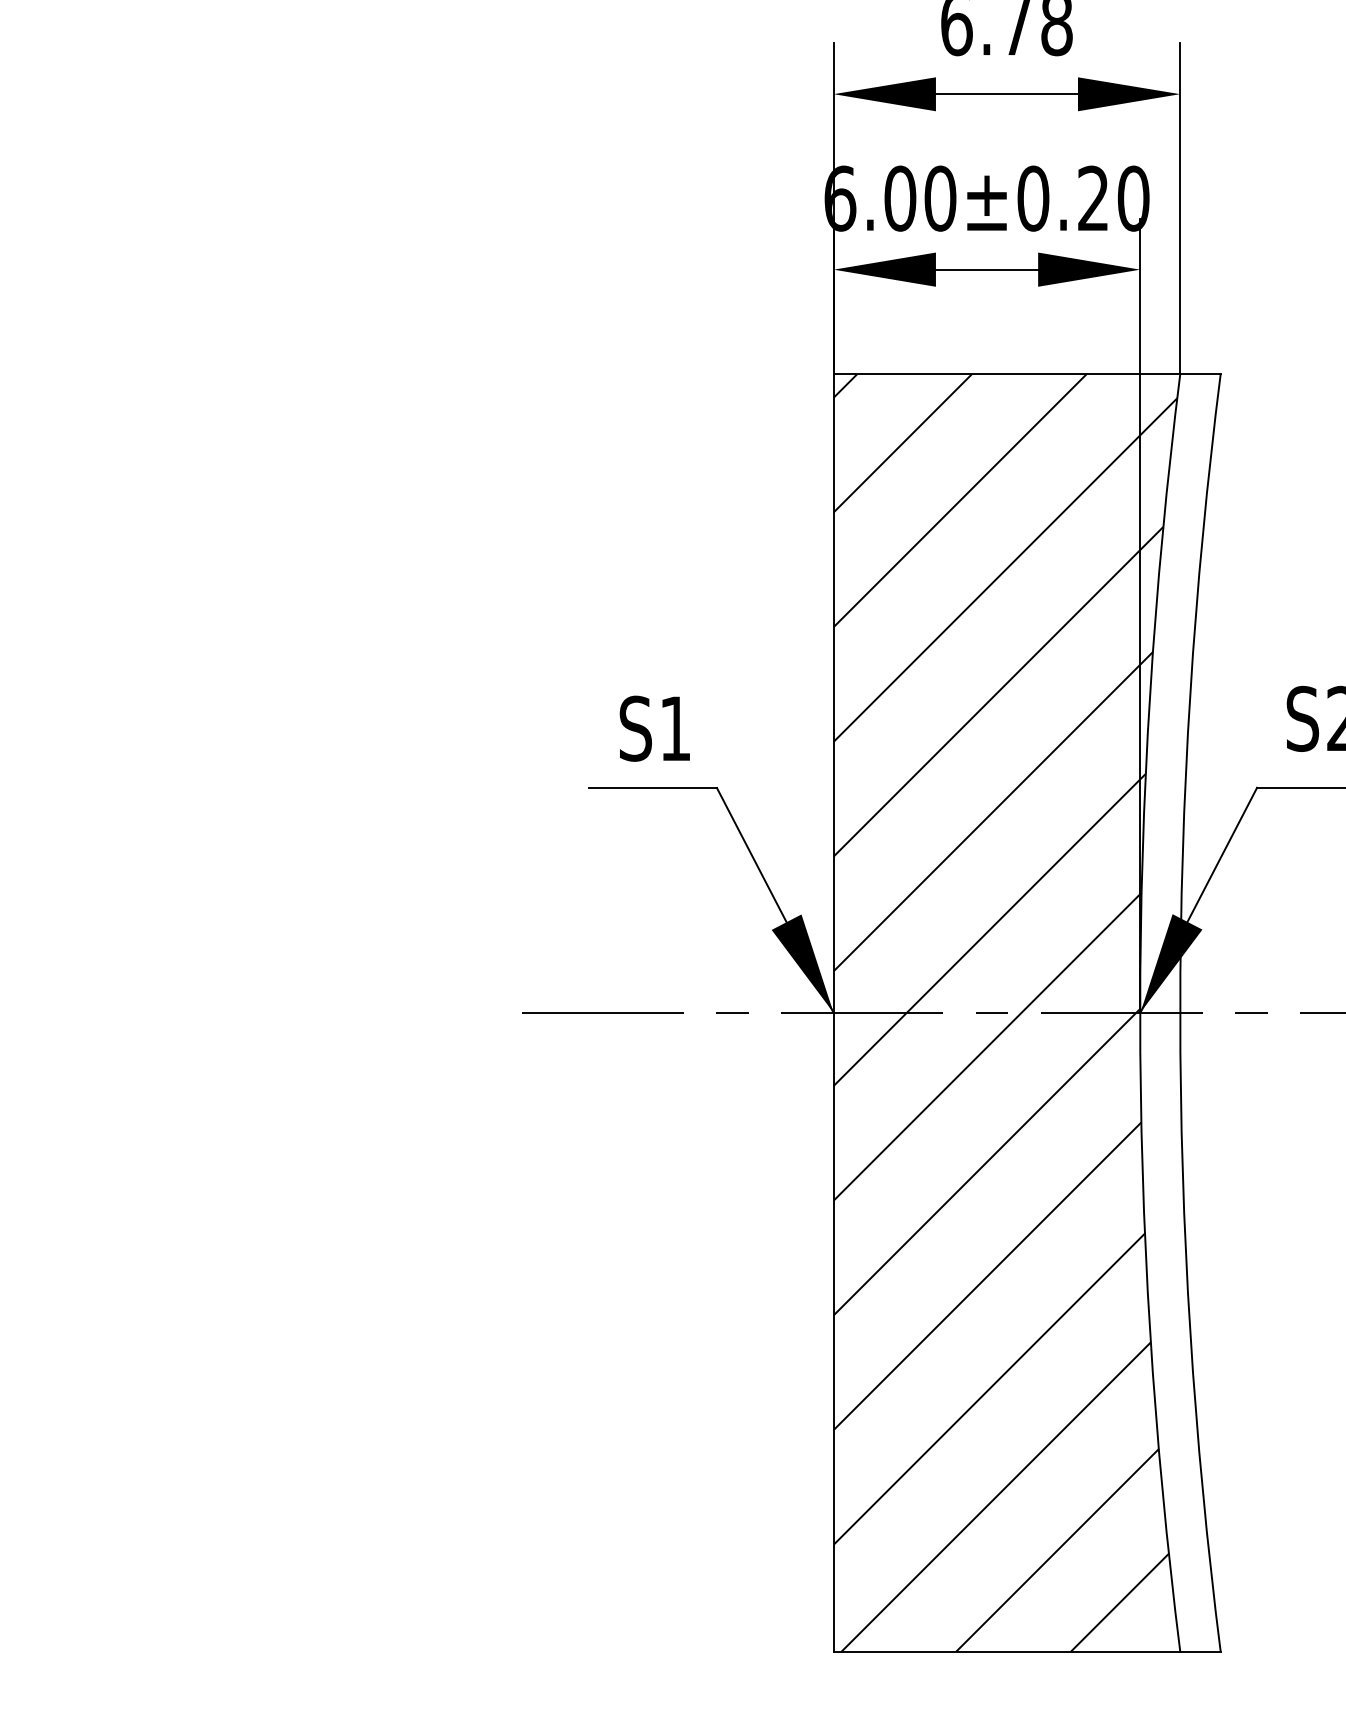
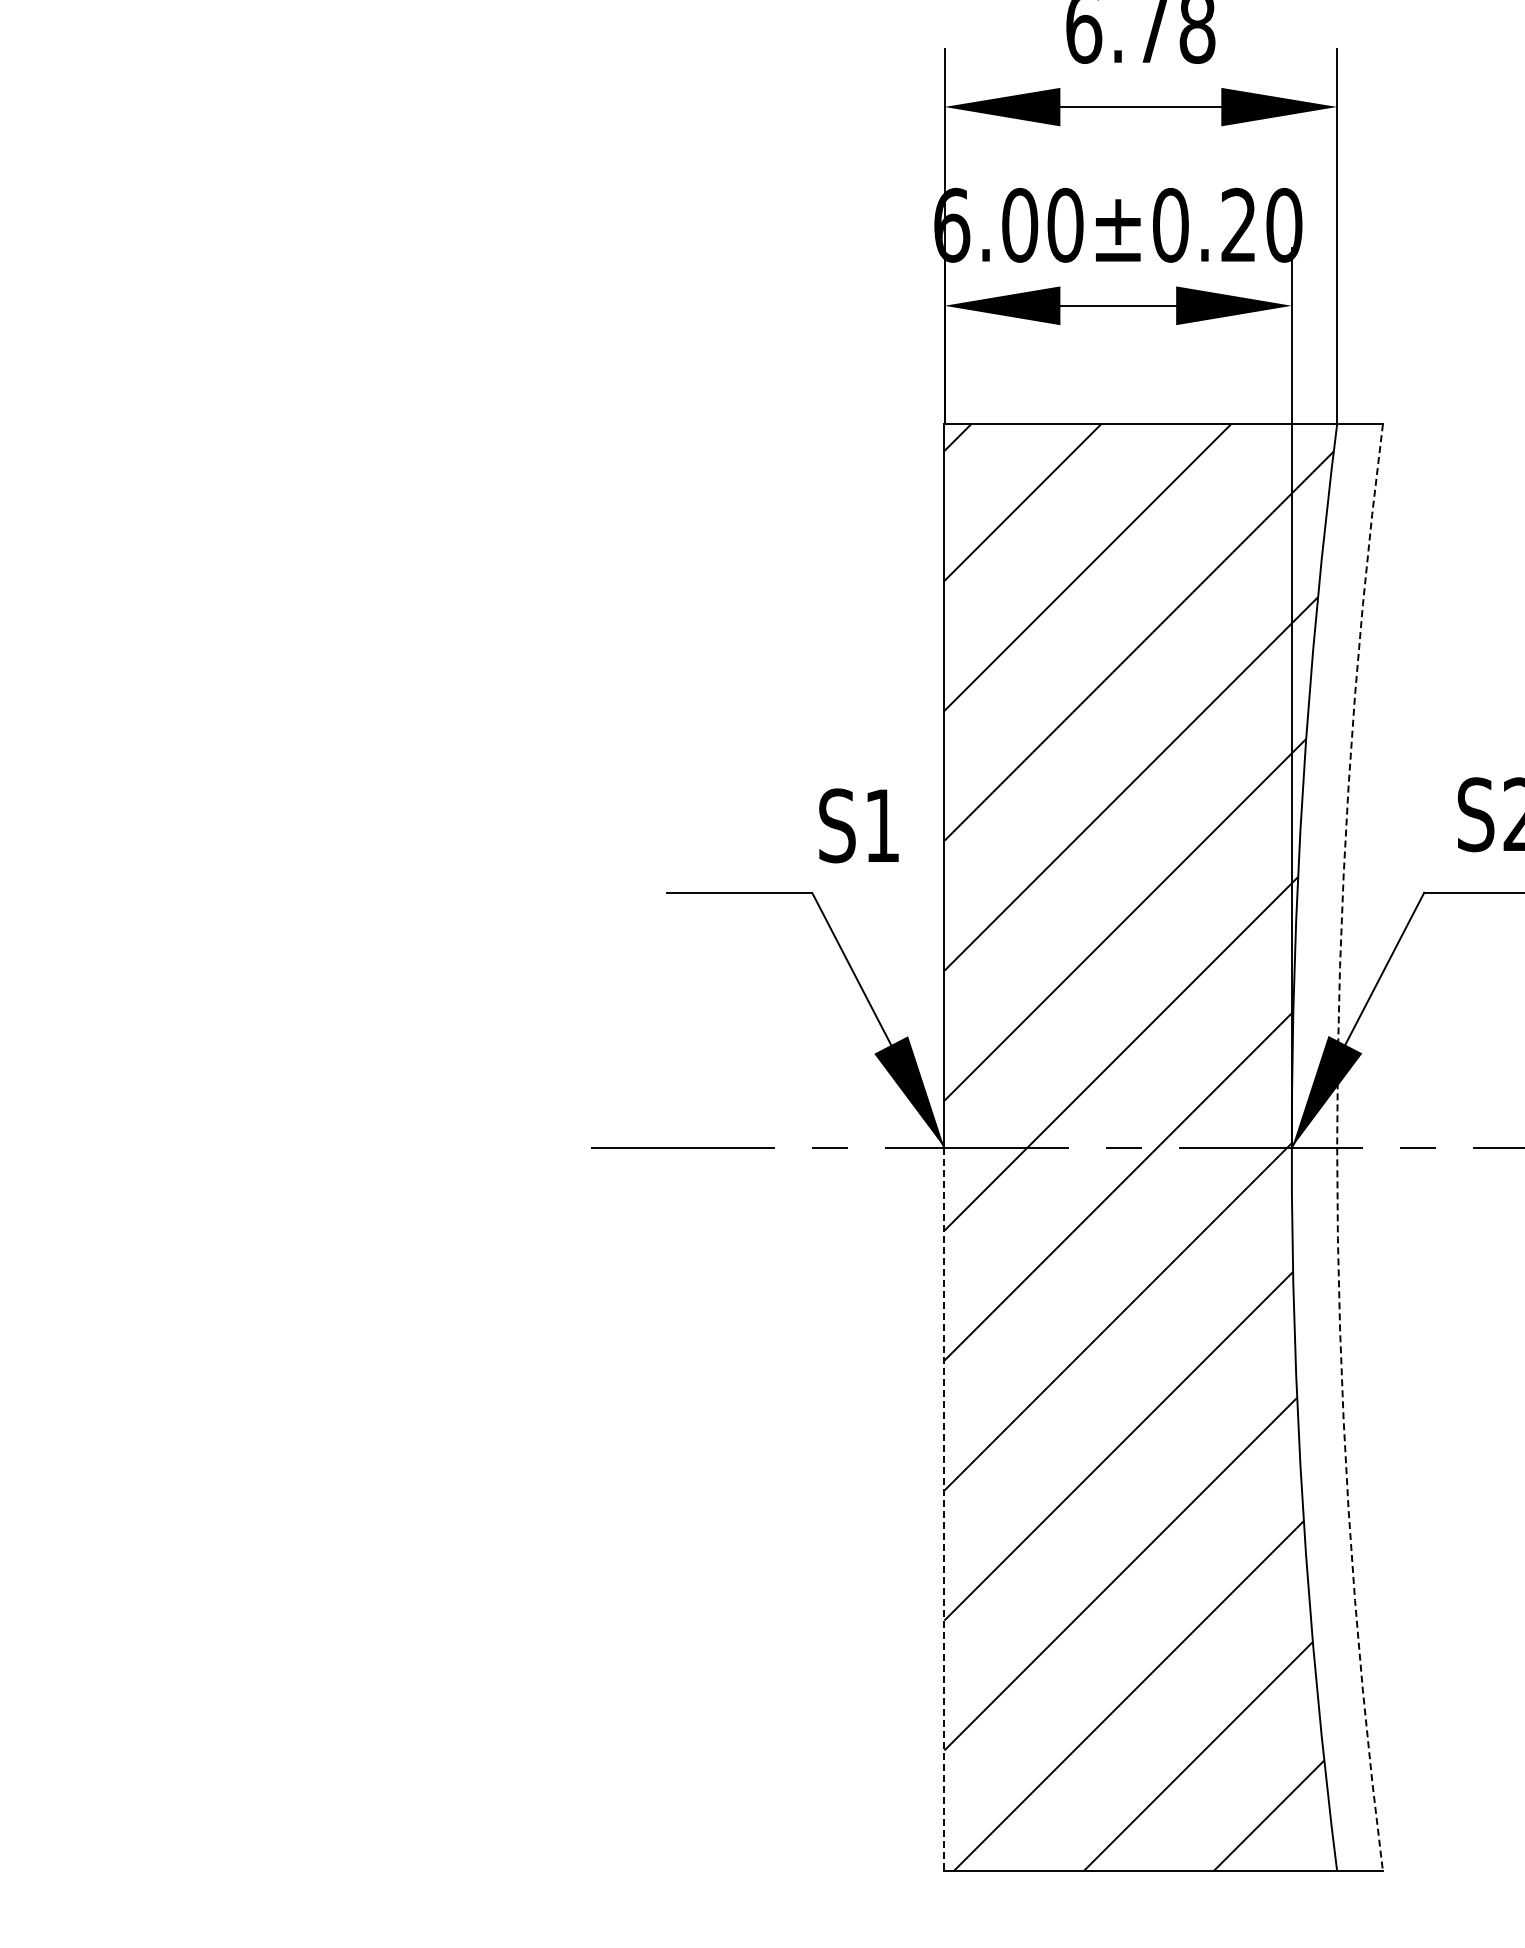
text: (654, 728) -> (858, 825), moved
arc: (1180, 1012) -> (1337, 1147), solid -> dashed
line: (833, 1332) -> (944, 1509), solid -> dashed

